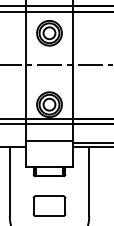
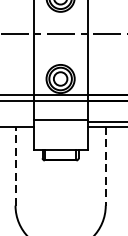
line: (9, 181) -> (15, 166), solid -> dashed
line: (89, 181) -> (106, 166), solid -> dashed
part: (49, 205) -> (60, 193), removed

